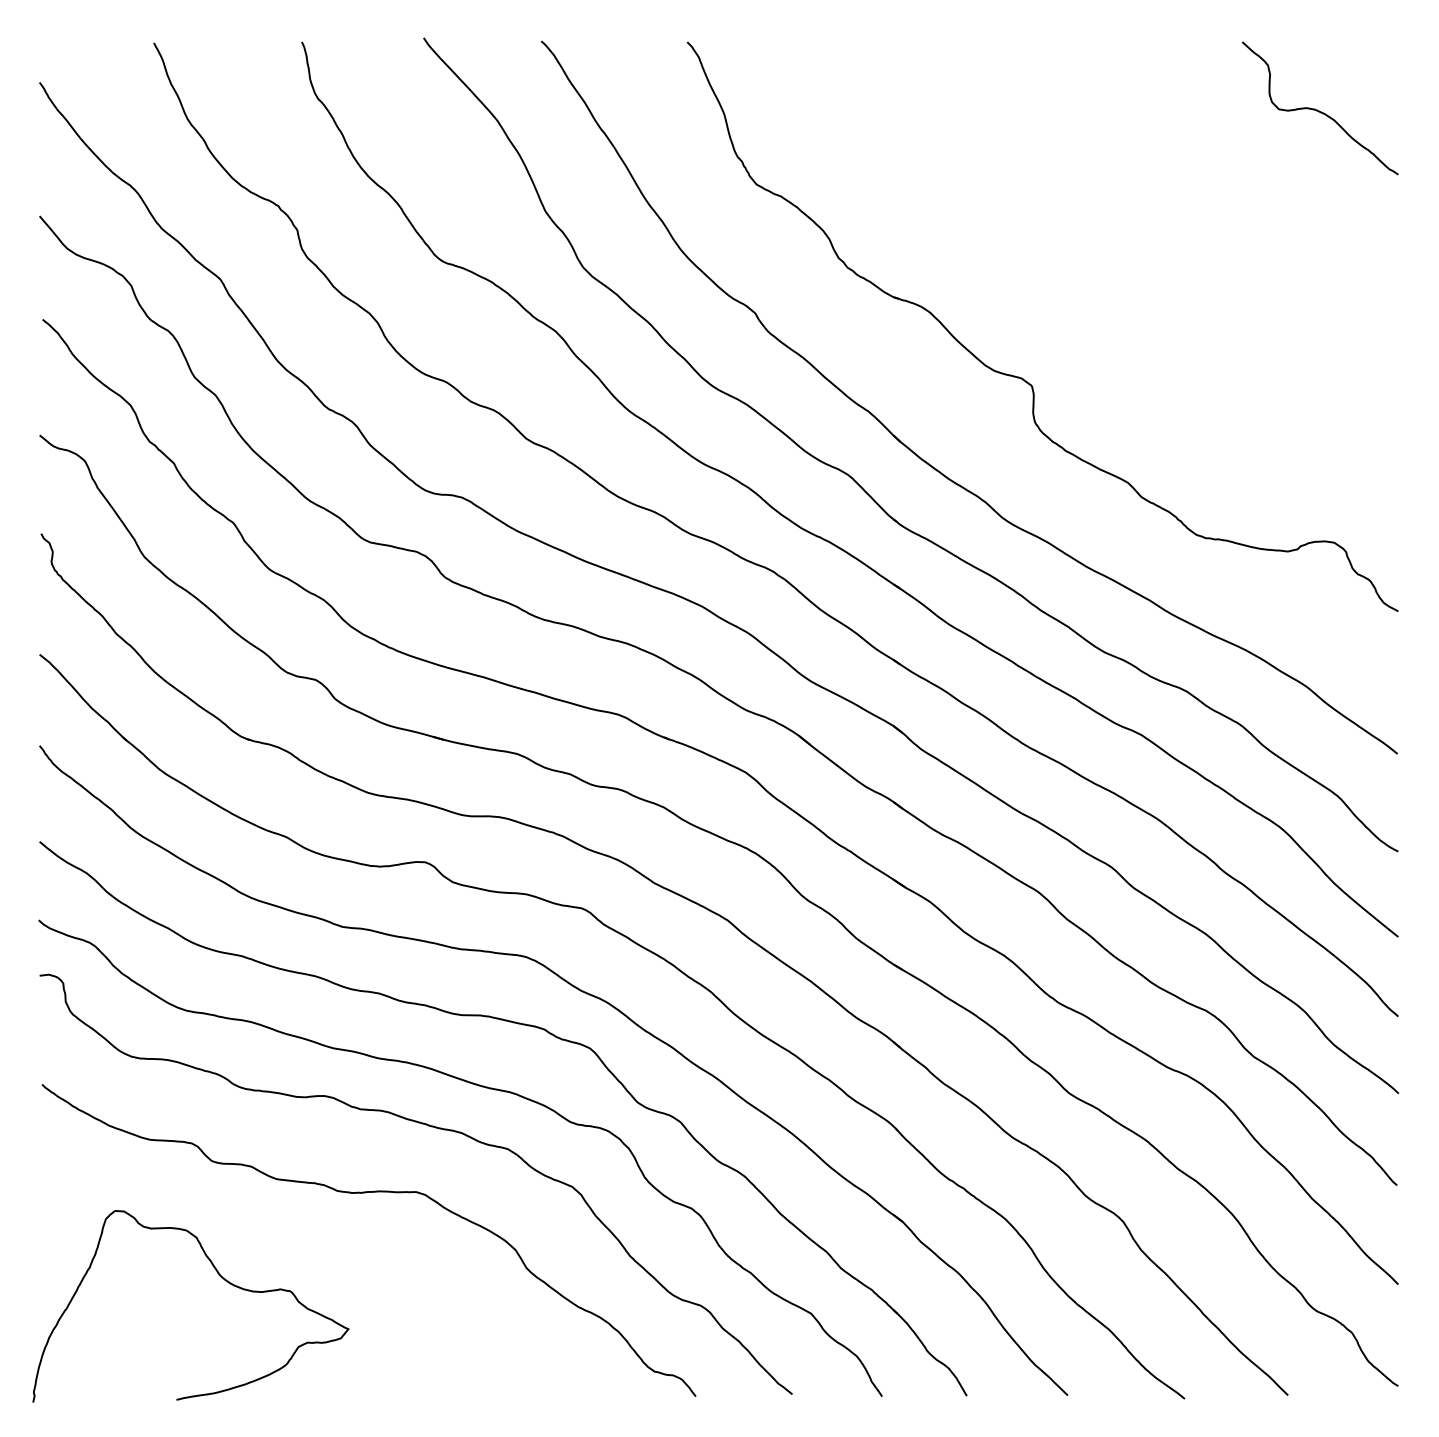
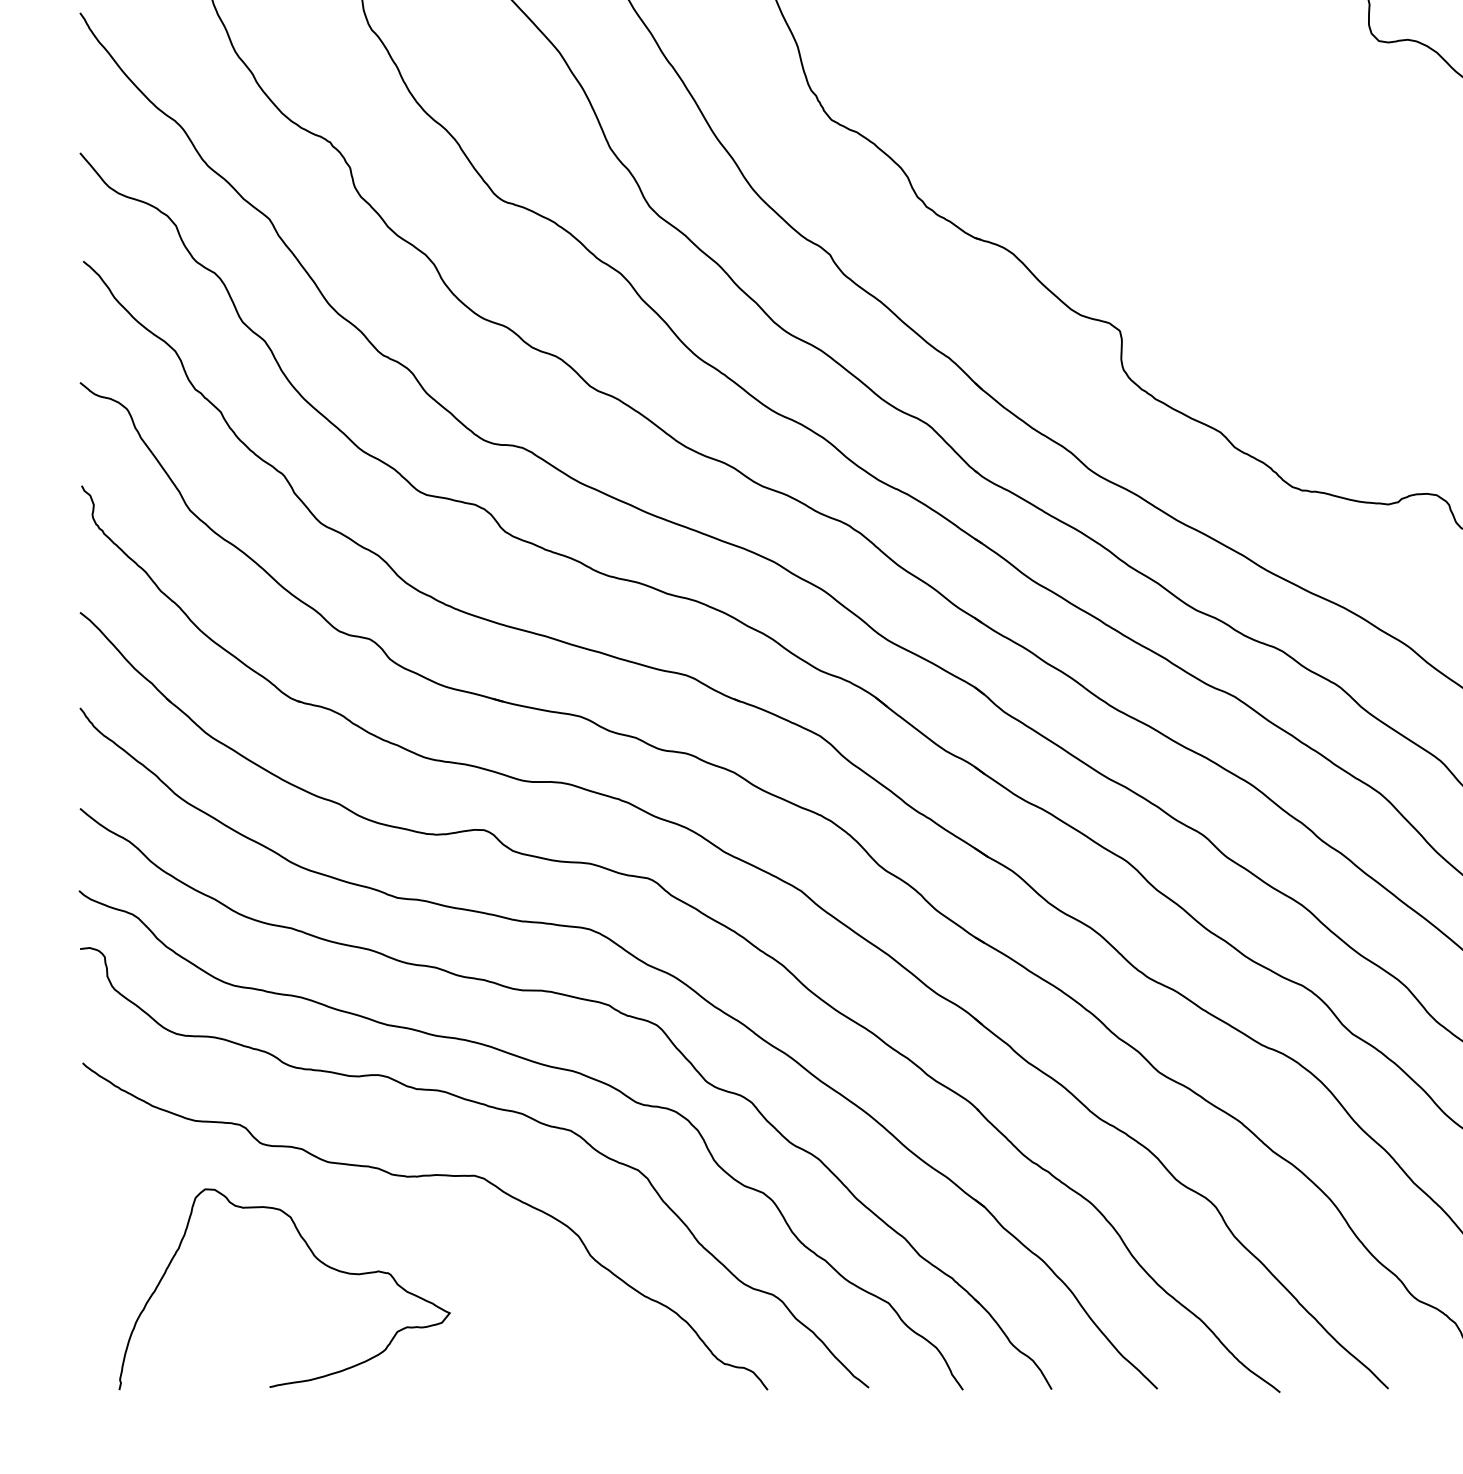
curve: (220, 1277) -> (315, 1259), moved

